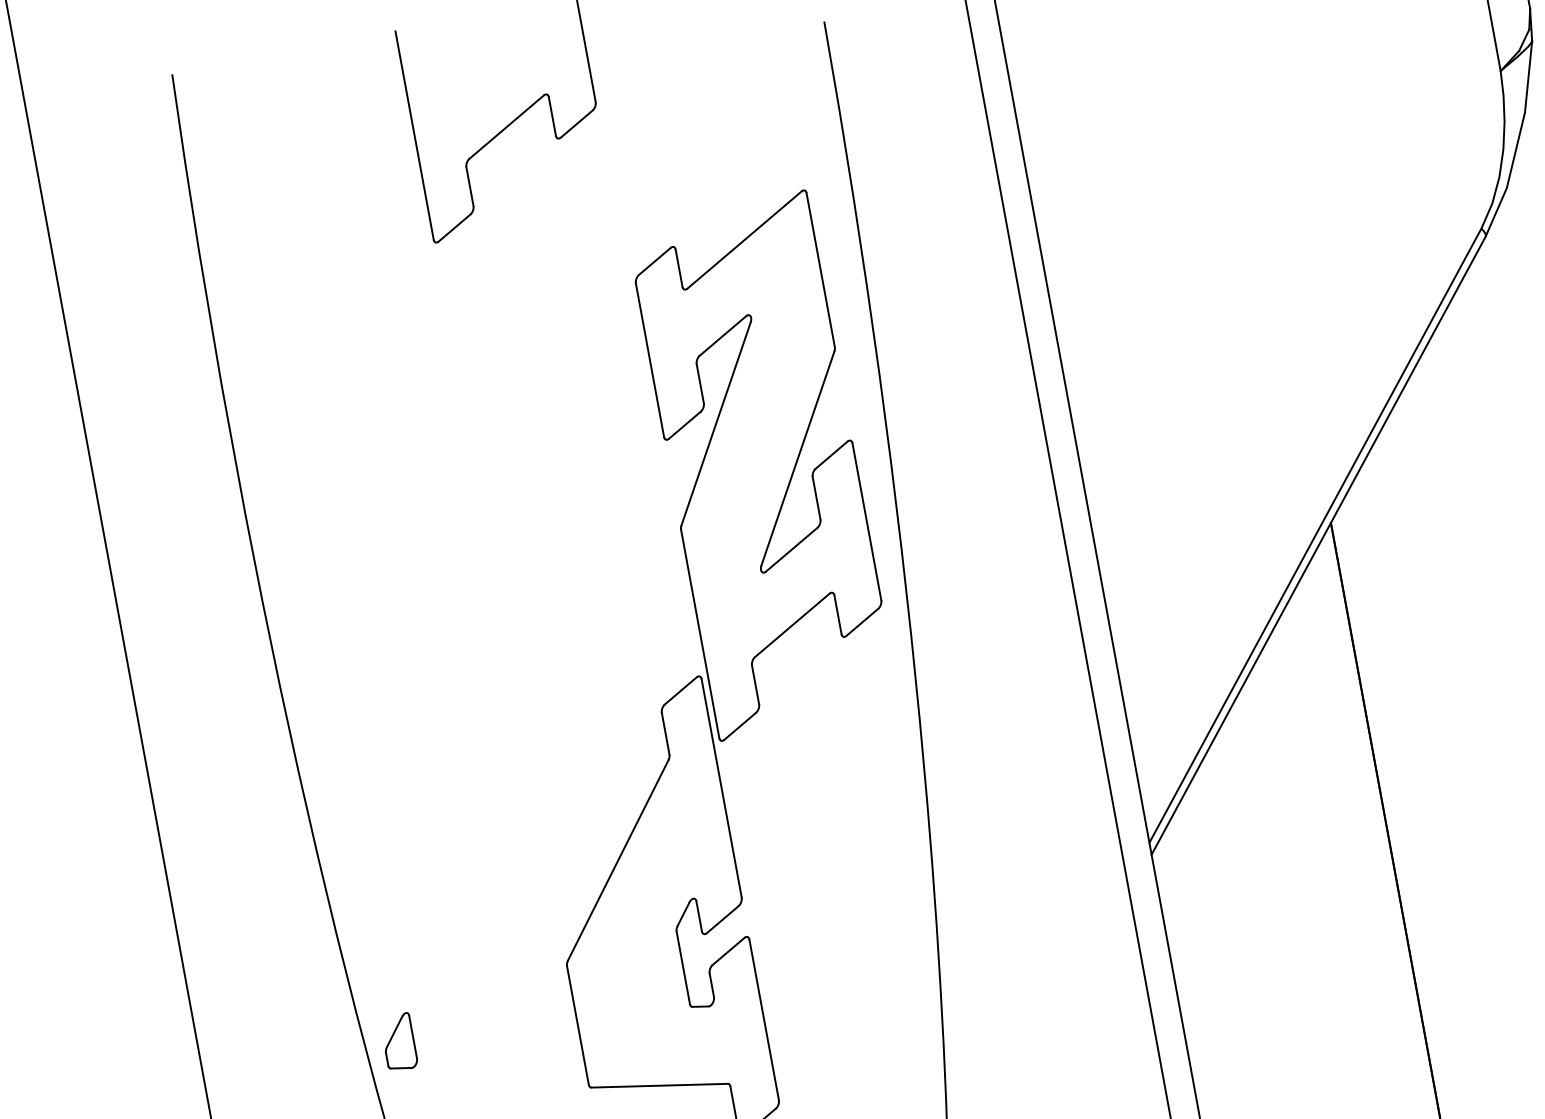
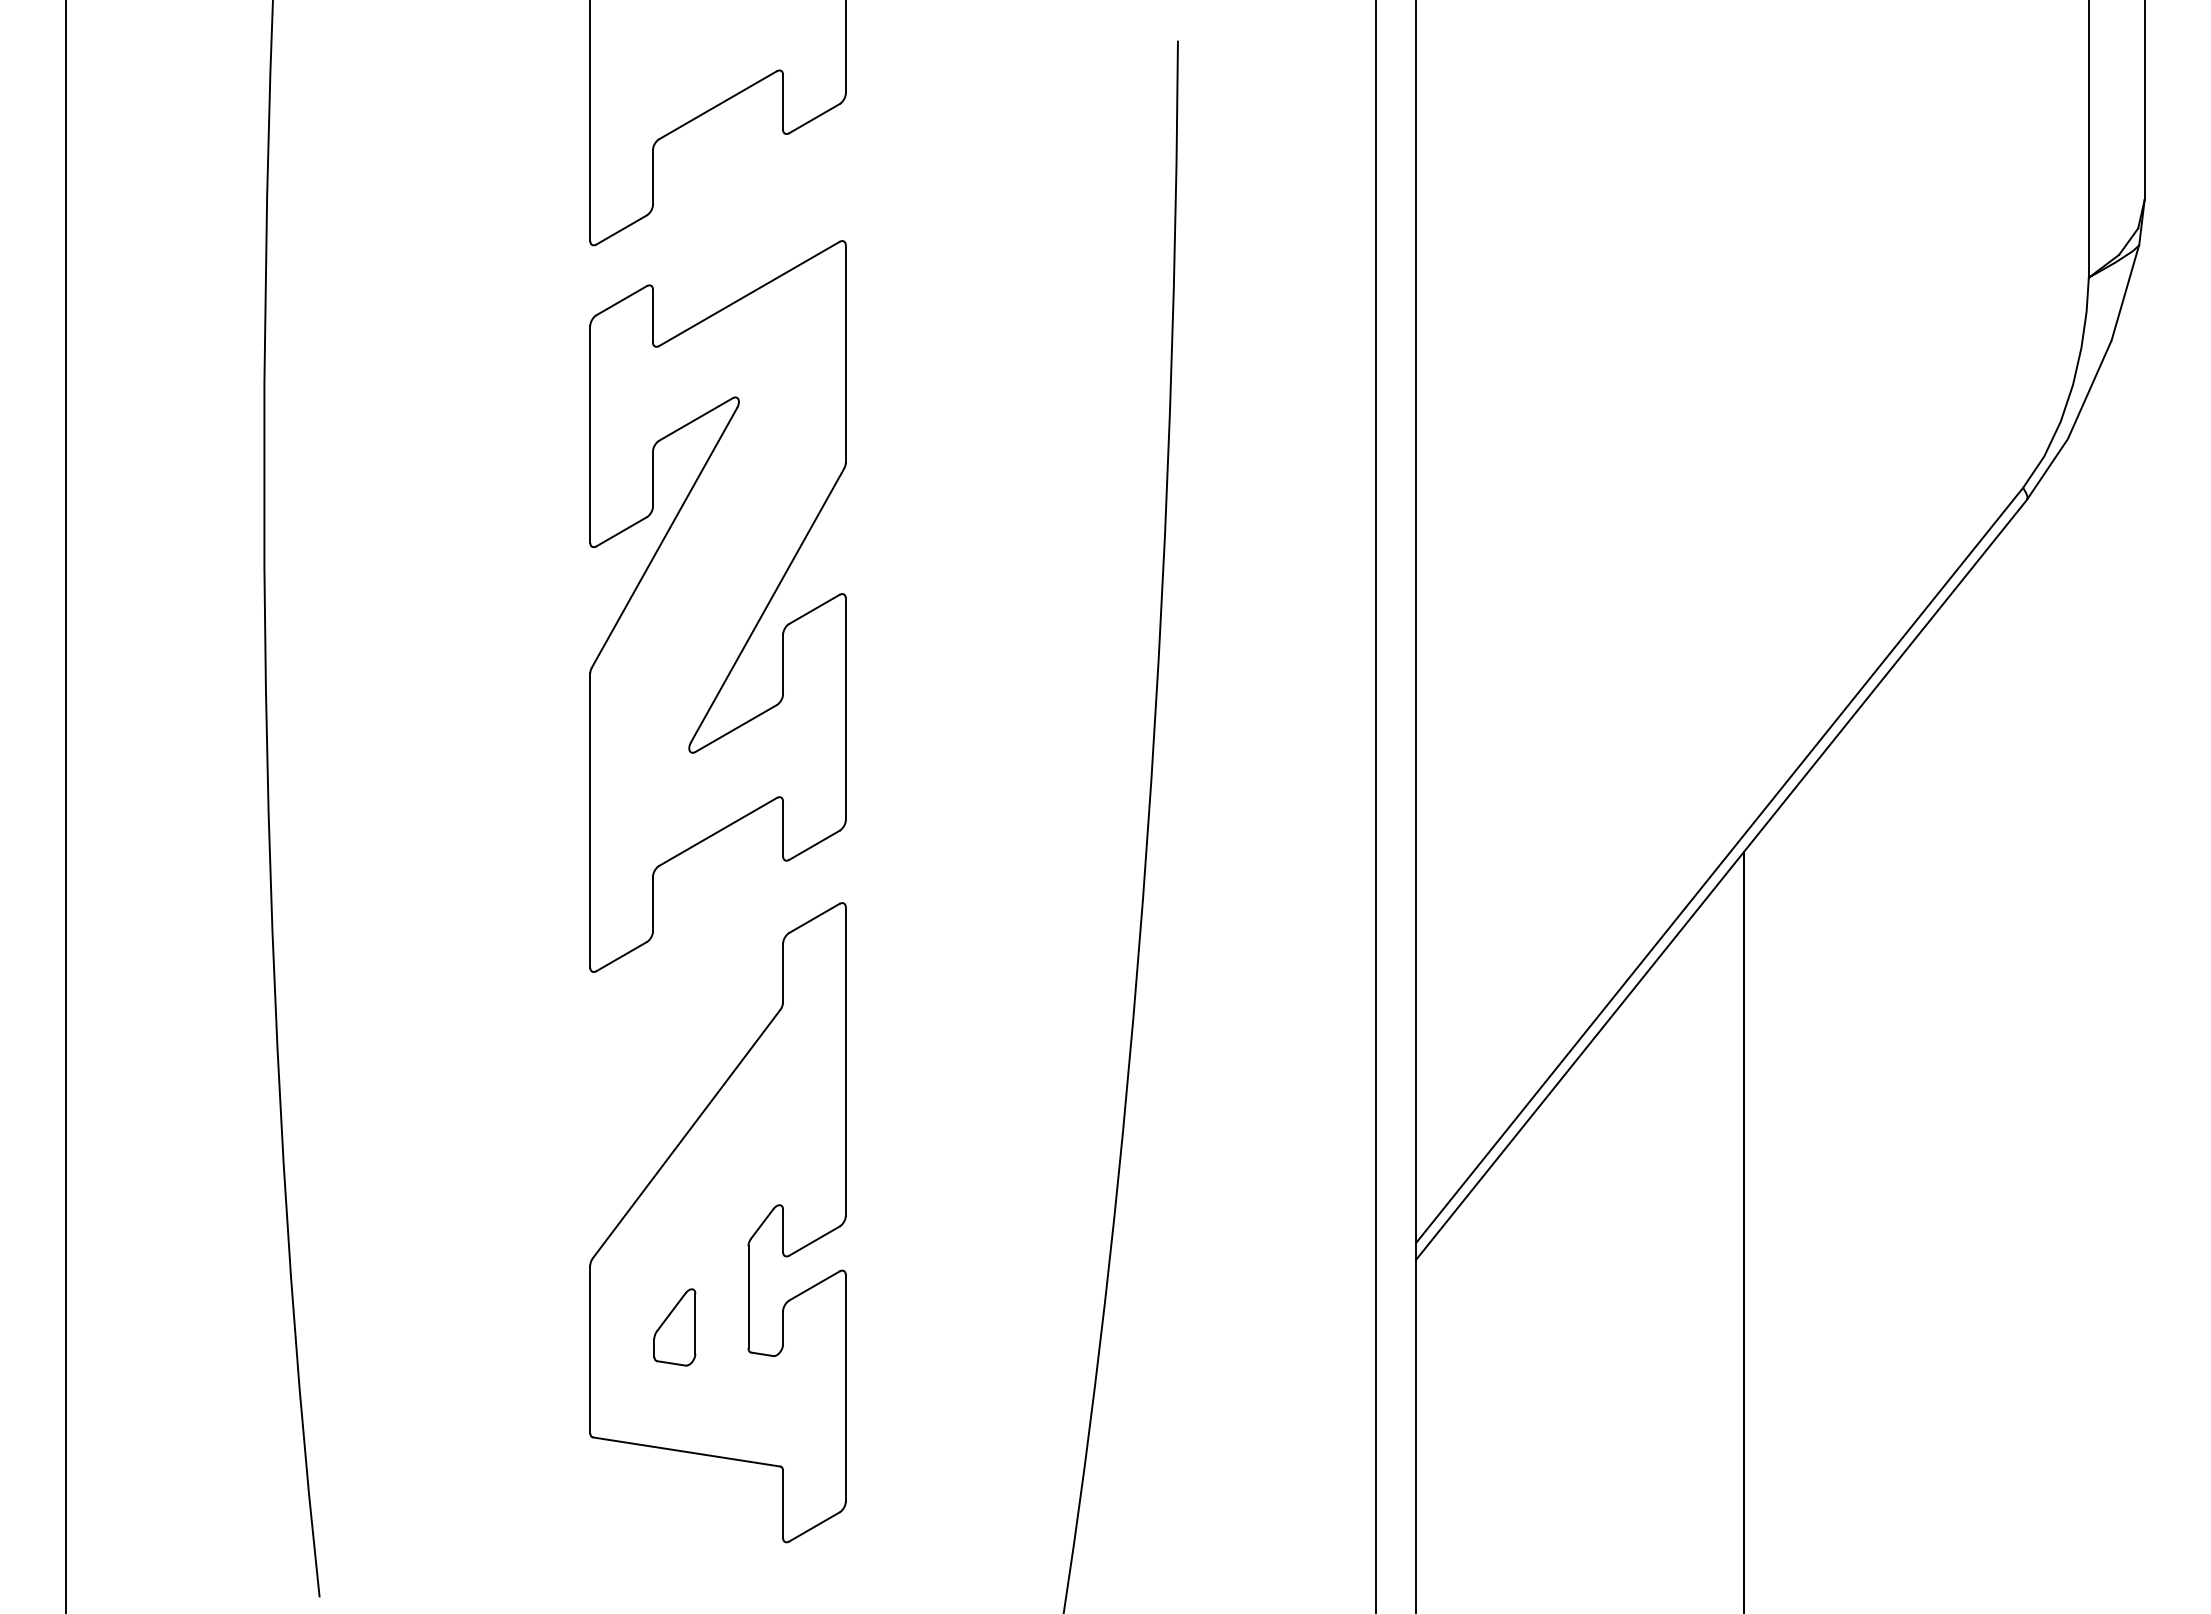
part: (762, 465) -> (717, 606), moved
part: (398, 1042) -> (674, 1327), moved

